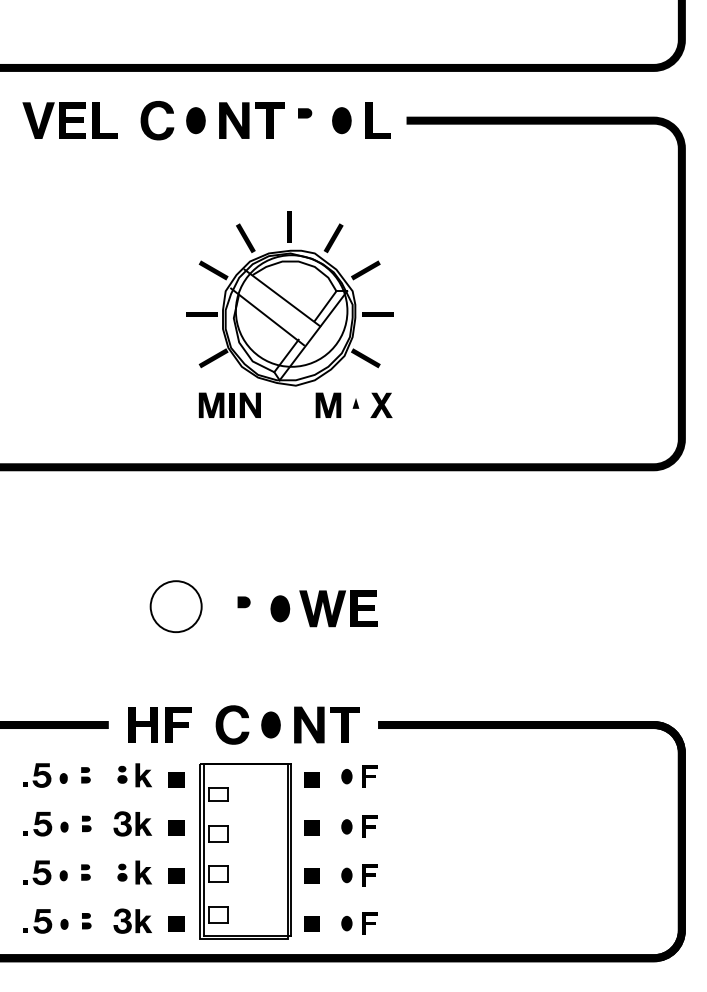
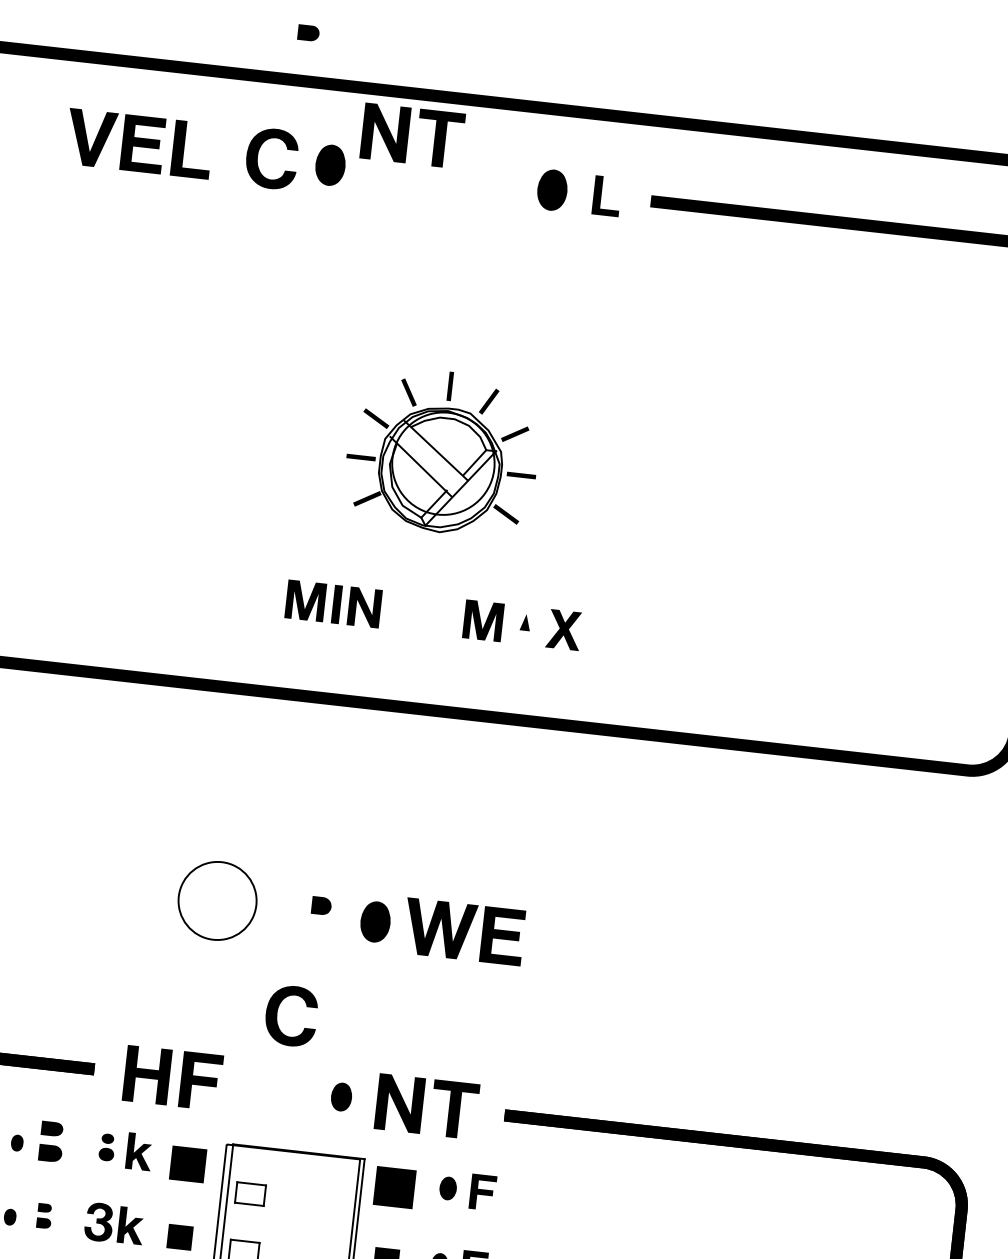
part: (305, 113) -> (309, 33), moved
part: (251, 120) -> (411, 135), moved
part: (377, 120) -> (606, 196), size x0.7
part: (289, 298) -> (442, 451), size x0.6
part: (223, 724) -> (277, 1013), moved
part: (270, 724) -> (340, 1096), size x0.7
part: (85, 775) -> (50, 1142), size x1.6
part: (176, 779) -> (188, 1163), size x1.4
part: (311, 779) -> (393, 1186), size x1.6

